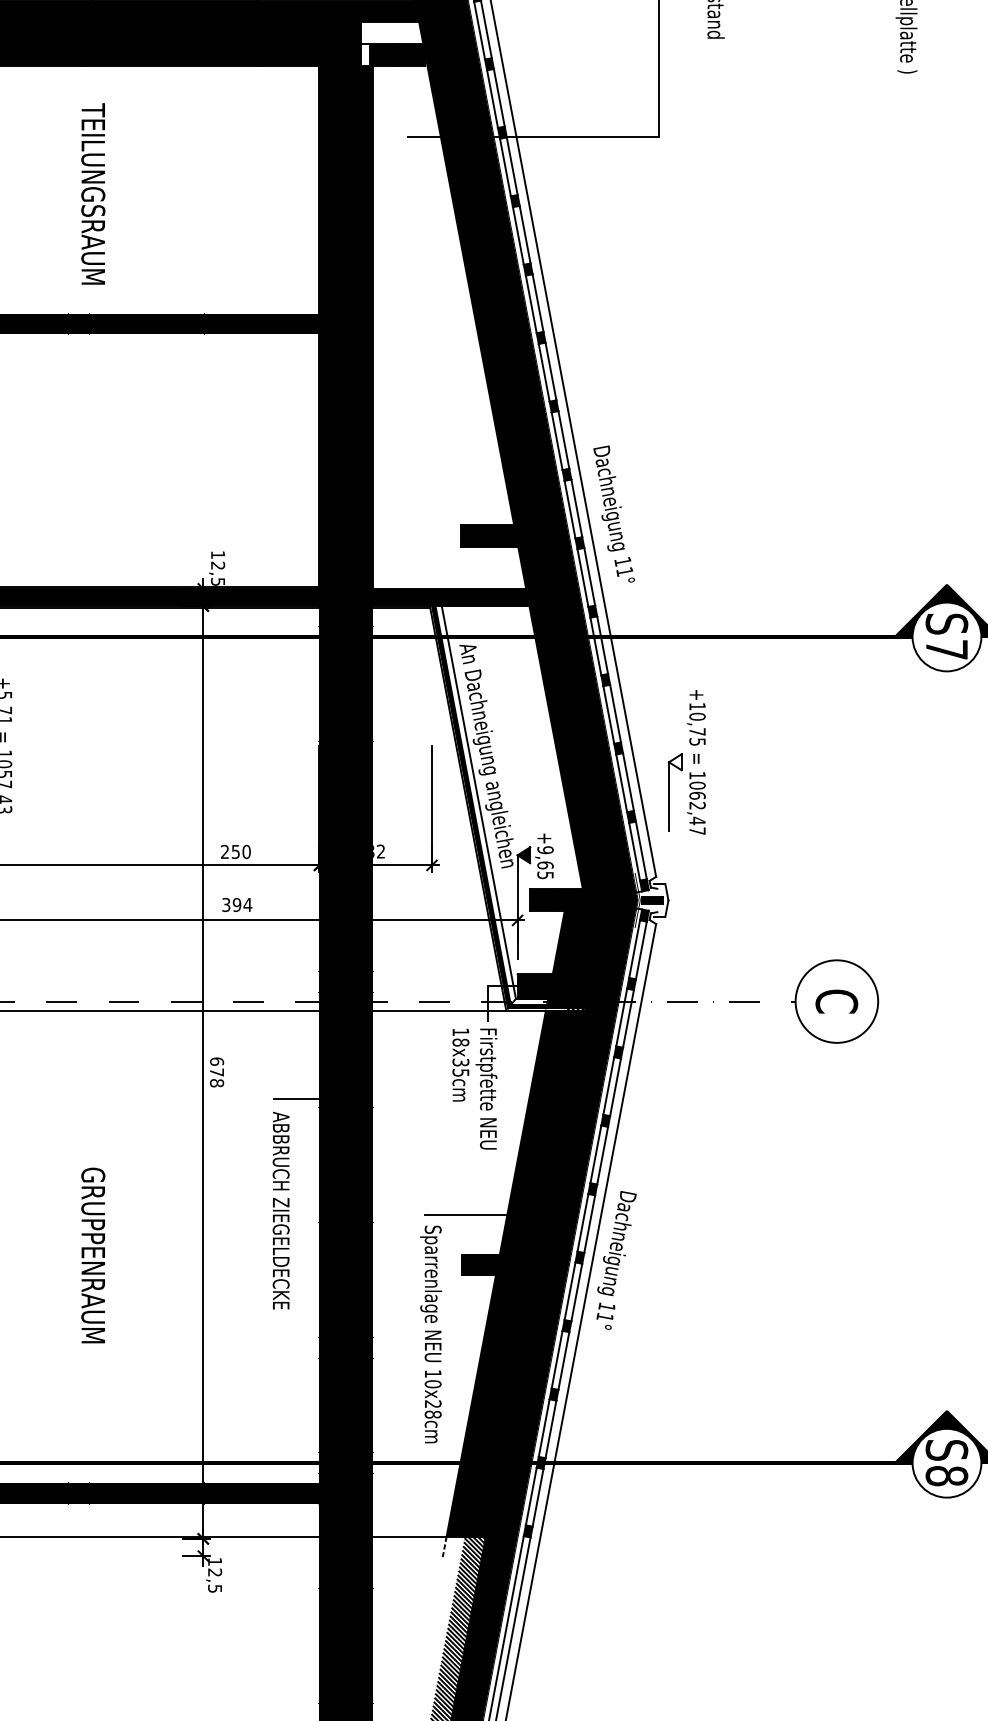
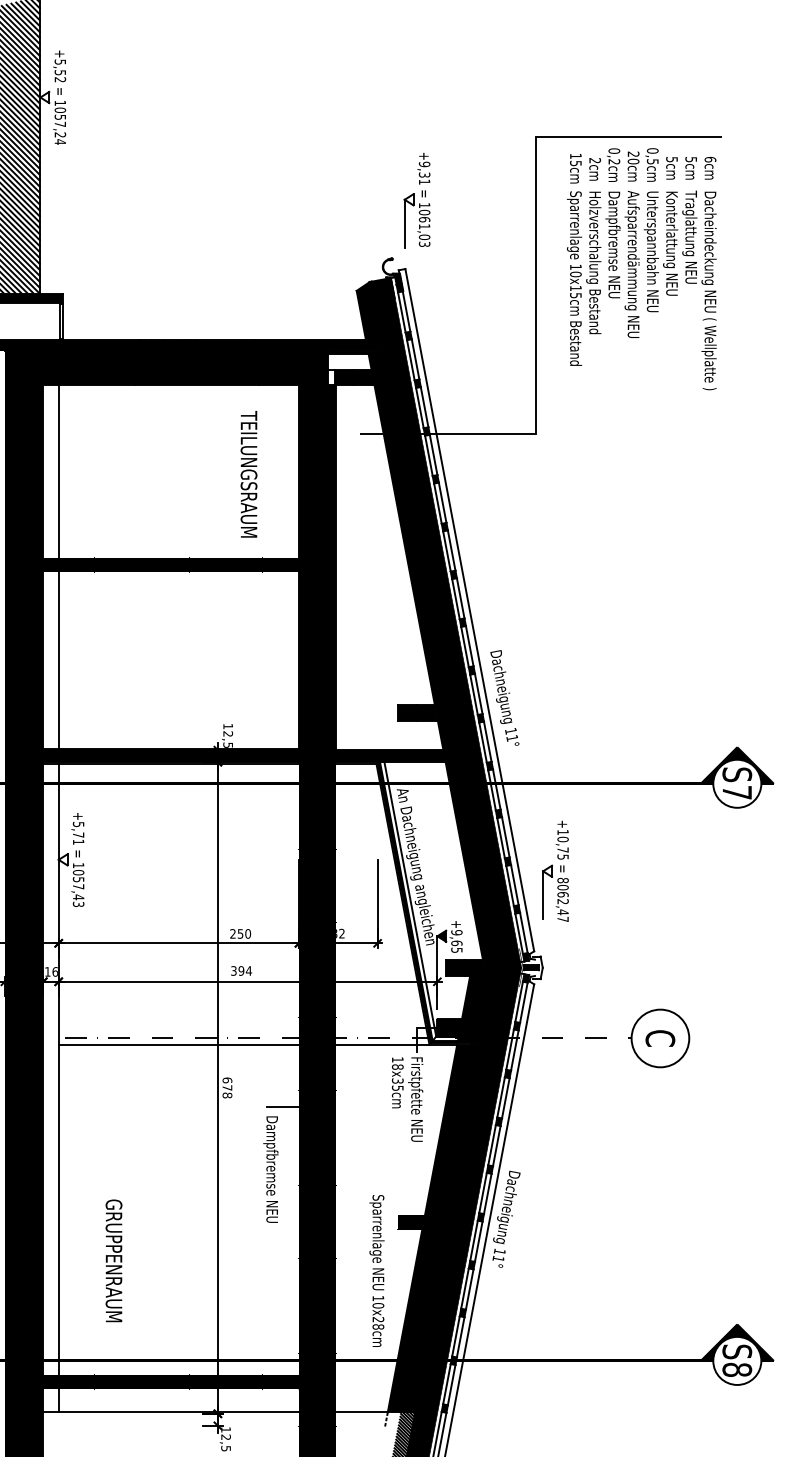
text: (92, 194) -> (248, 474), moved
text: (696, 775) -> (562, 880), 1062,47 -> 8062,47
text: (278, 1210) -> (270, 1184), ABBRUCH ZIEGELDECKE -> Dampfbremse NEU
line: (466, 1214) -> (401, 1187), removed
text: (92, 1255) -> (113, 1260), moved

